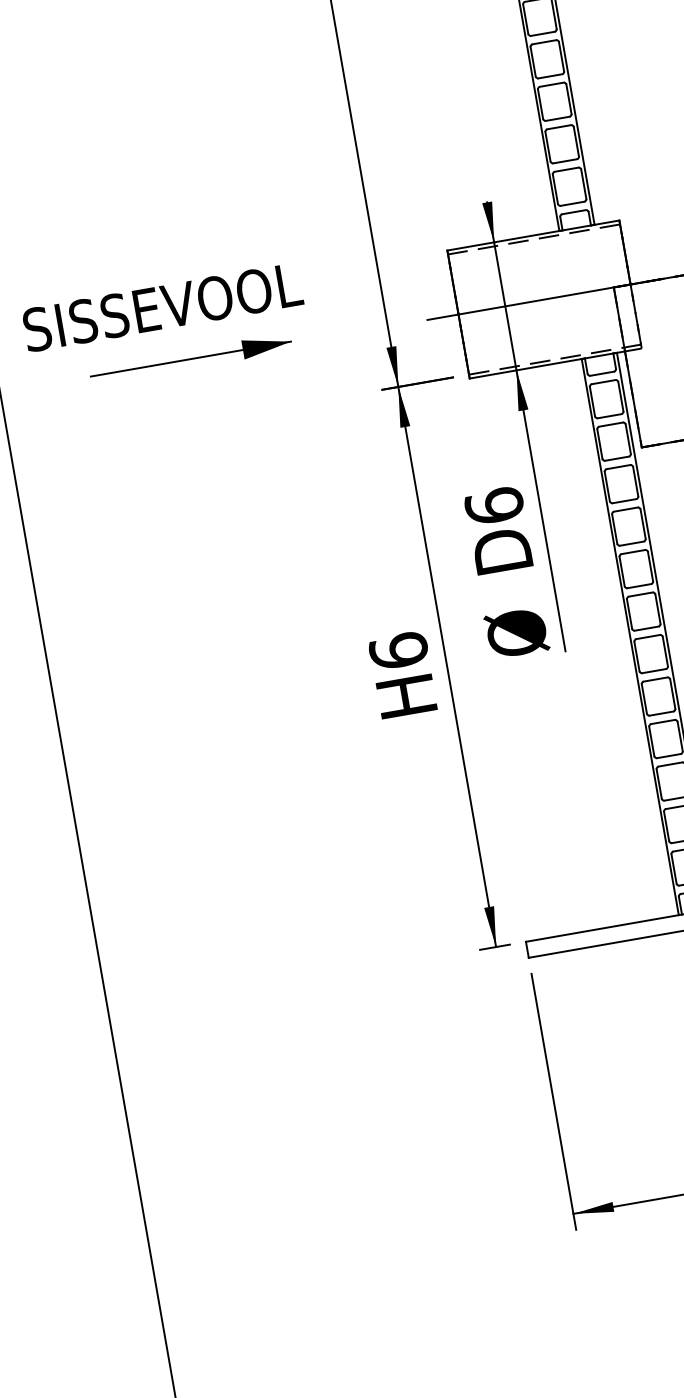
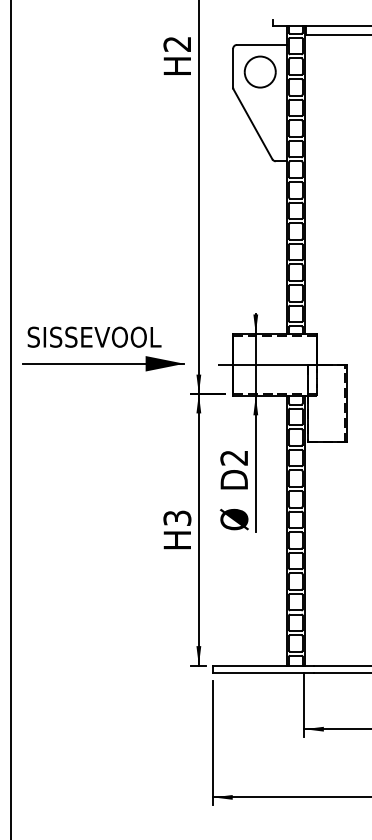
part: (190, 358) -> (103, 363), size x1.67
text: (494, 505) -> (234, 457), D6 -> D2
text: (399, 651) -> (177, 518), H6 -> H3

